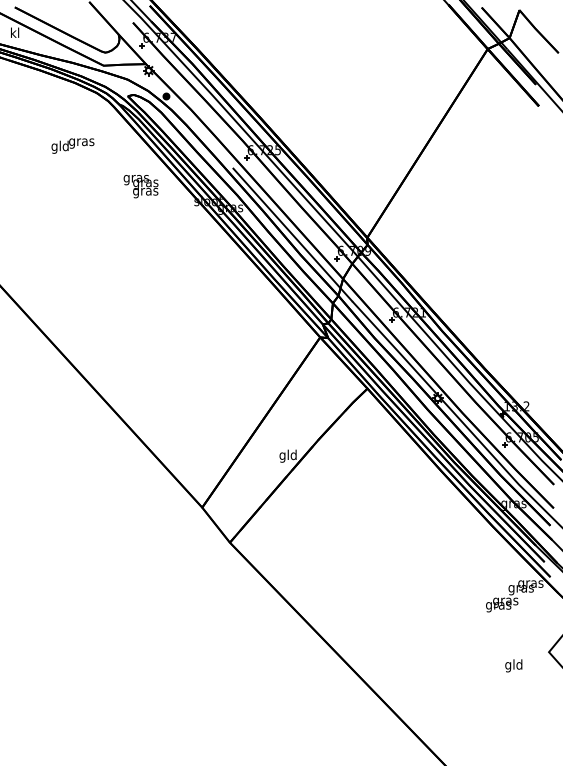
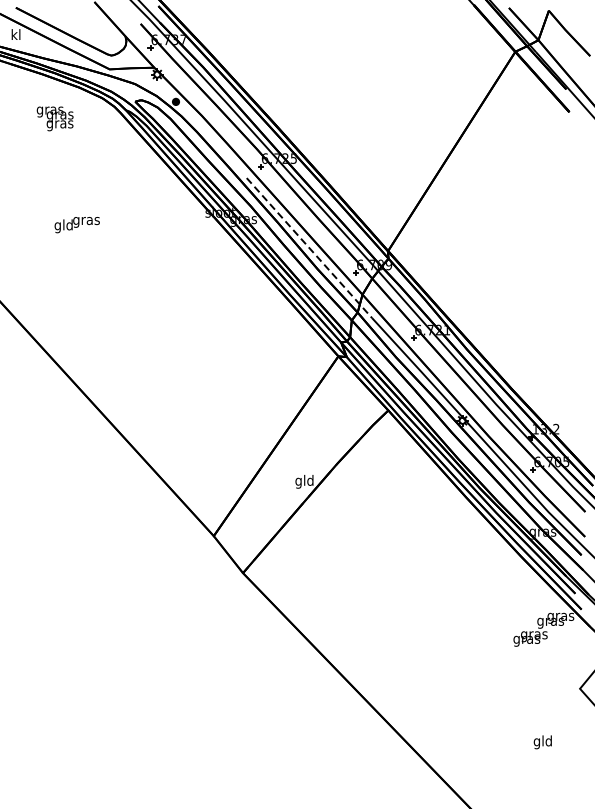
text: (72, 145) -> (76, 224), moved
text: (140, 186) -> (54, 118), moved
line: (293, 235) -> (310, 248), solid -> dashed
text: (513, 665) -> (542, 741), moved

